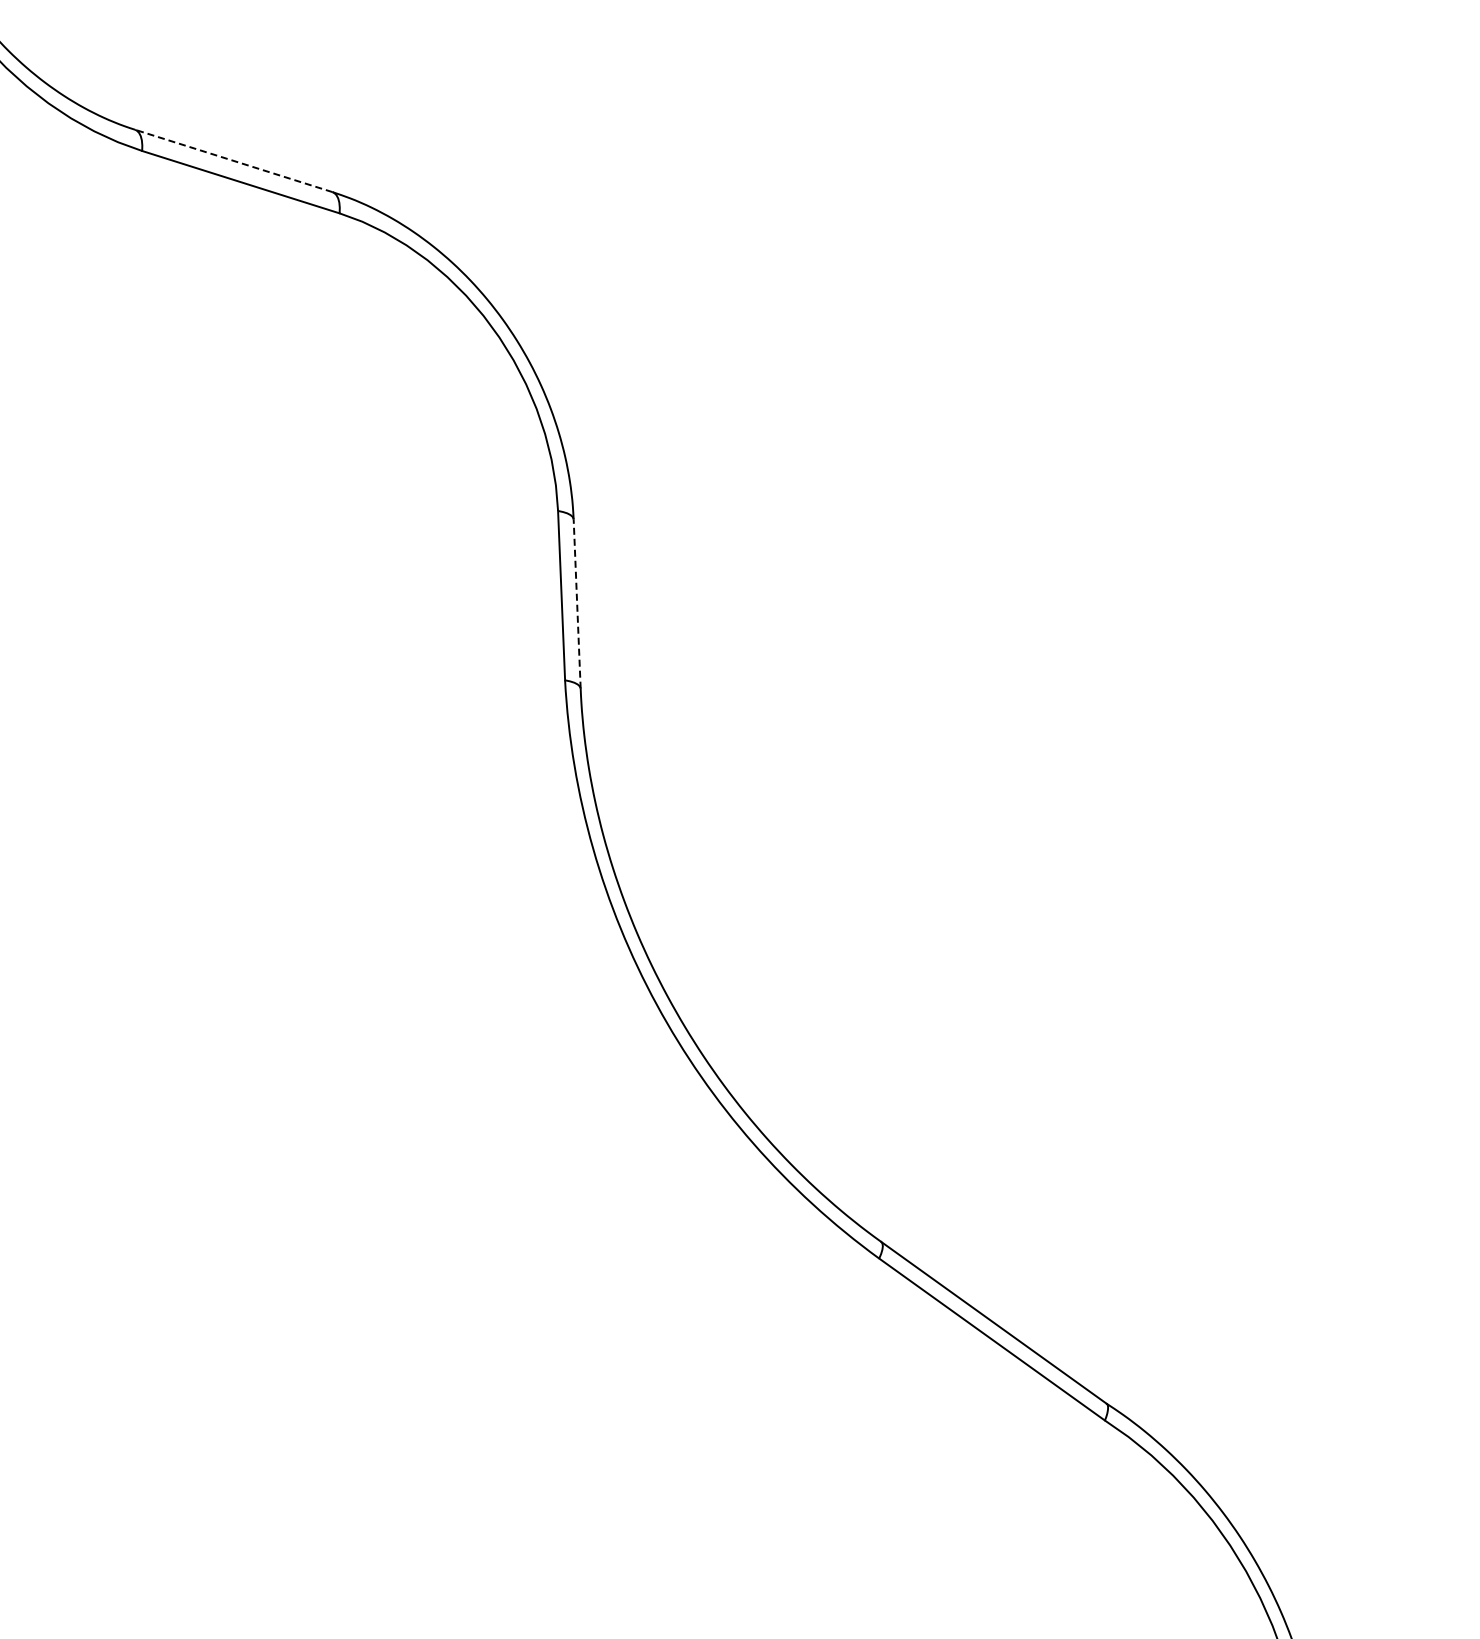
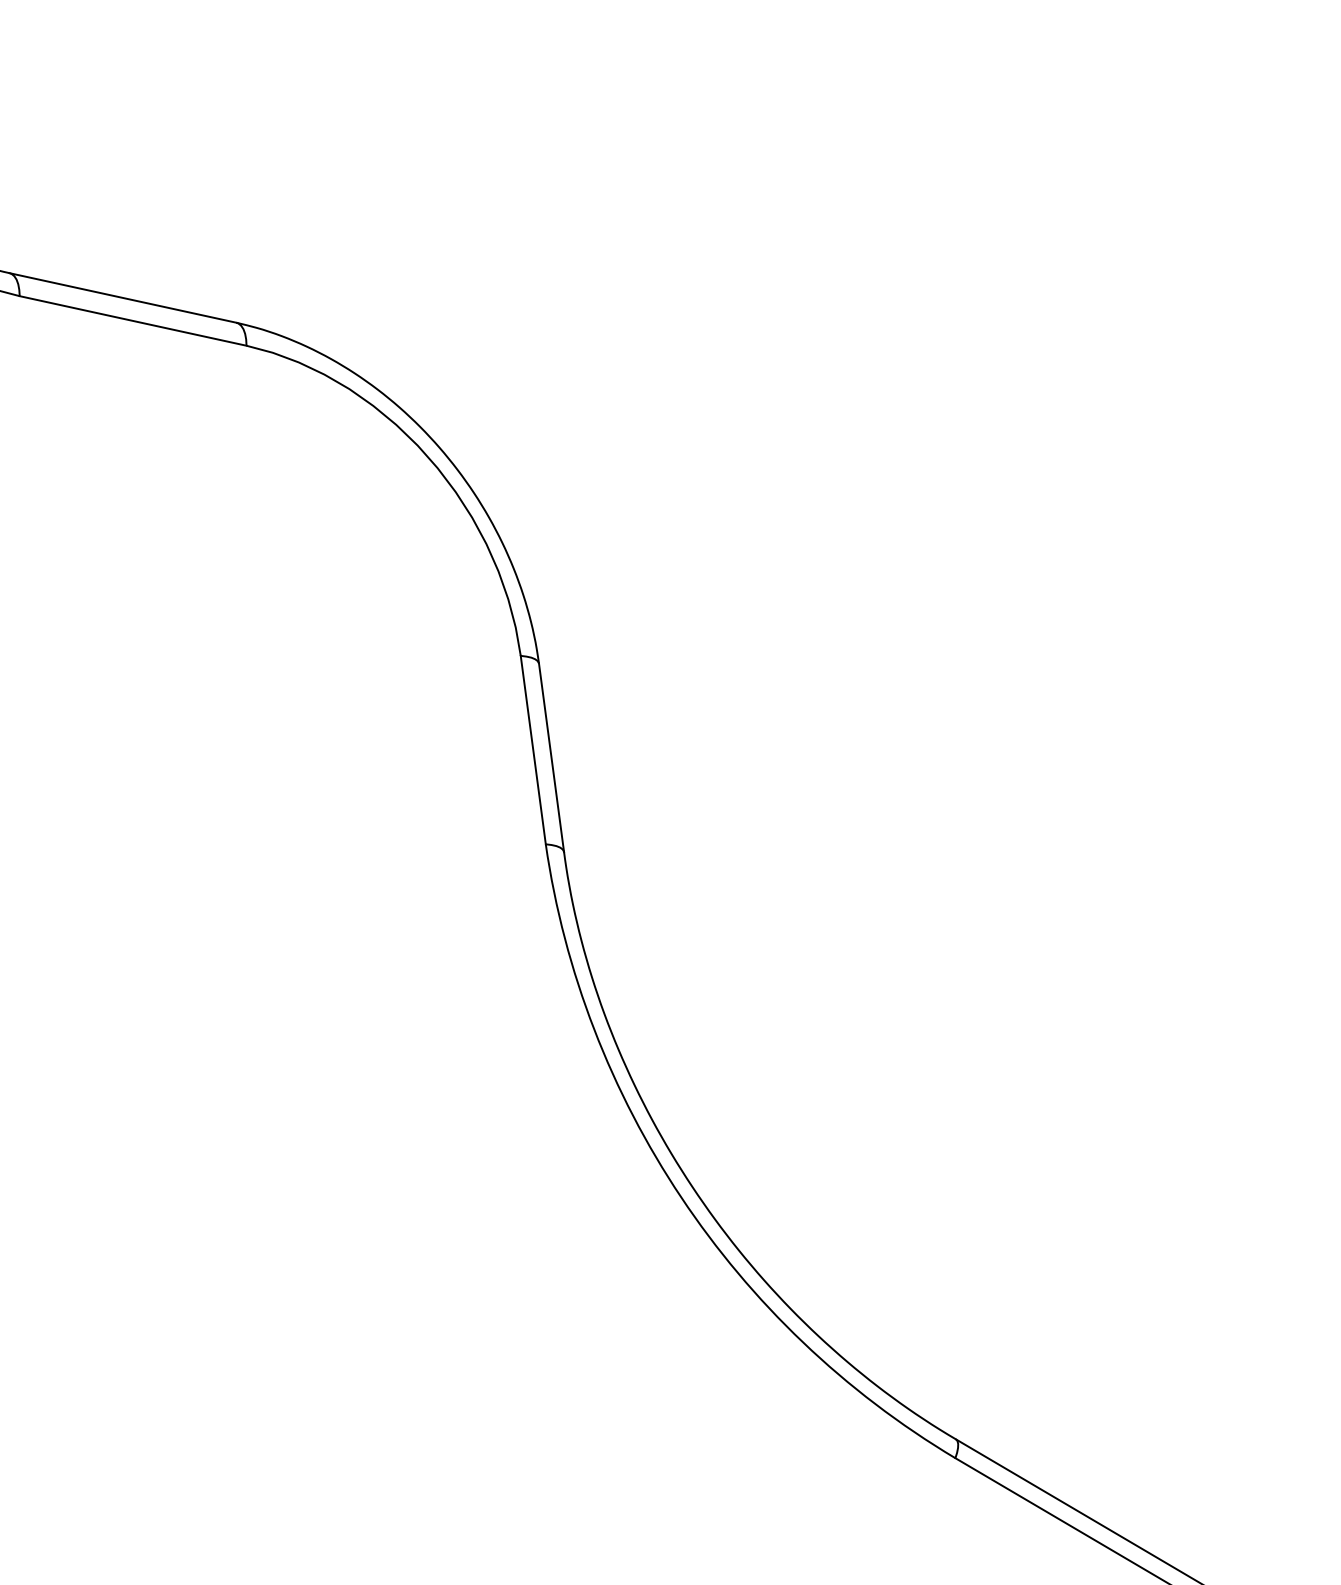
line: (233, 160) -> (122, 297), dashed -> solid
line: (577, 604) -> (551, 758), dashed -> solid

